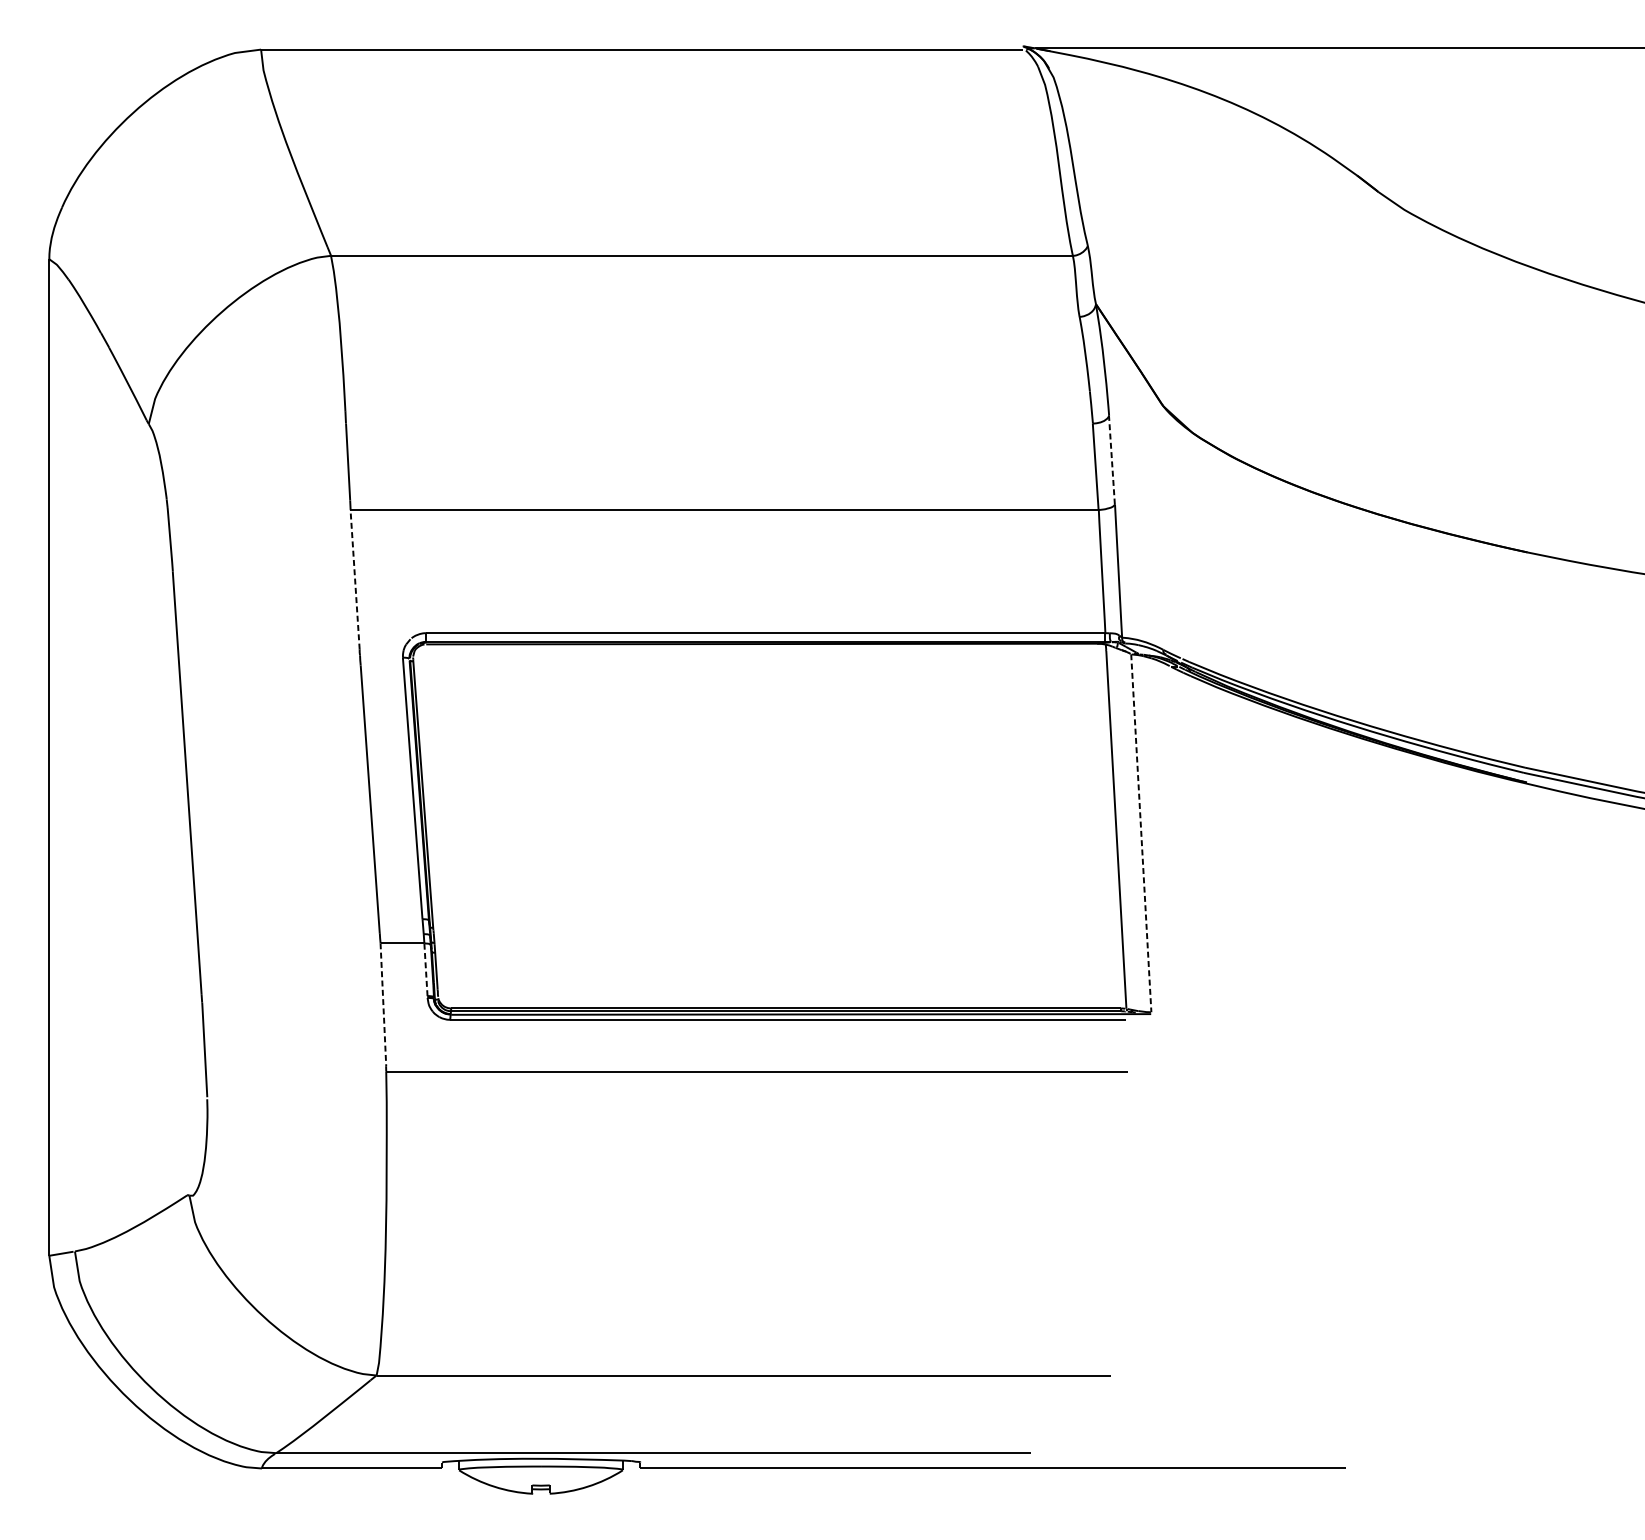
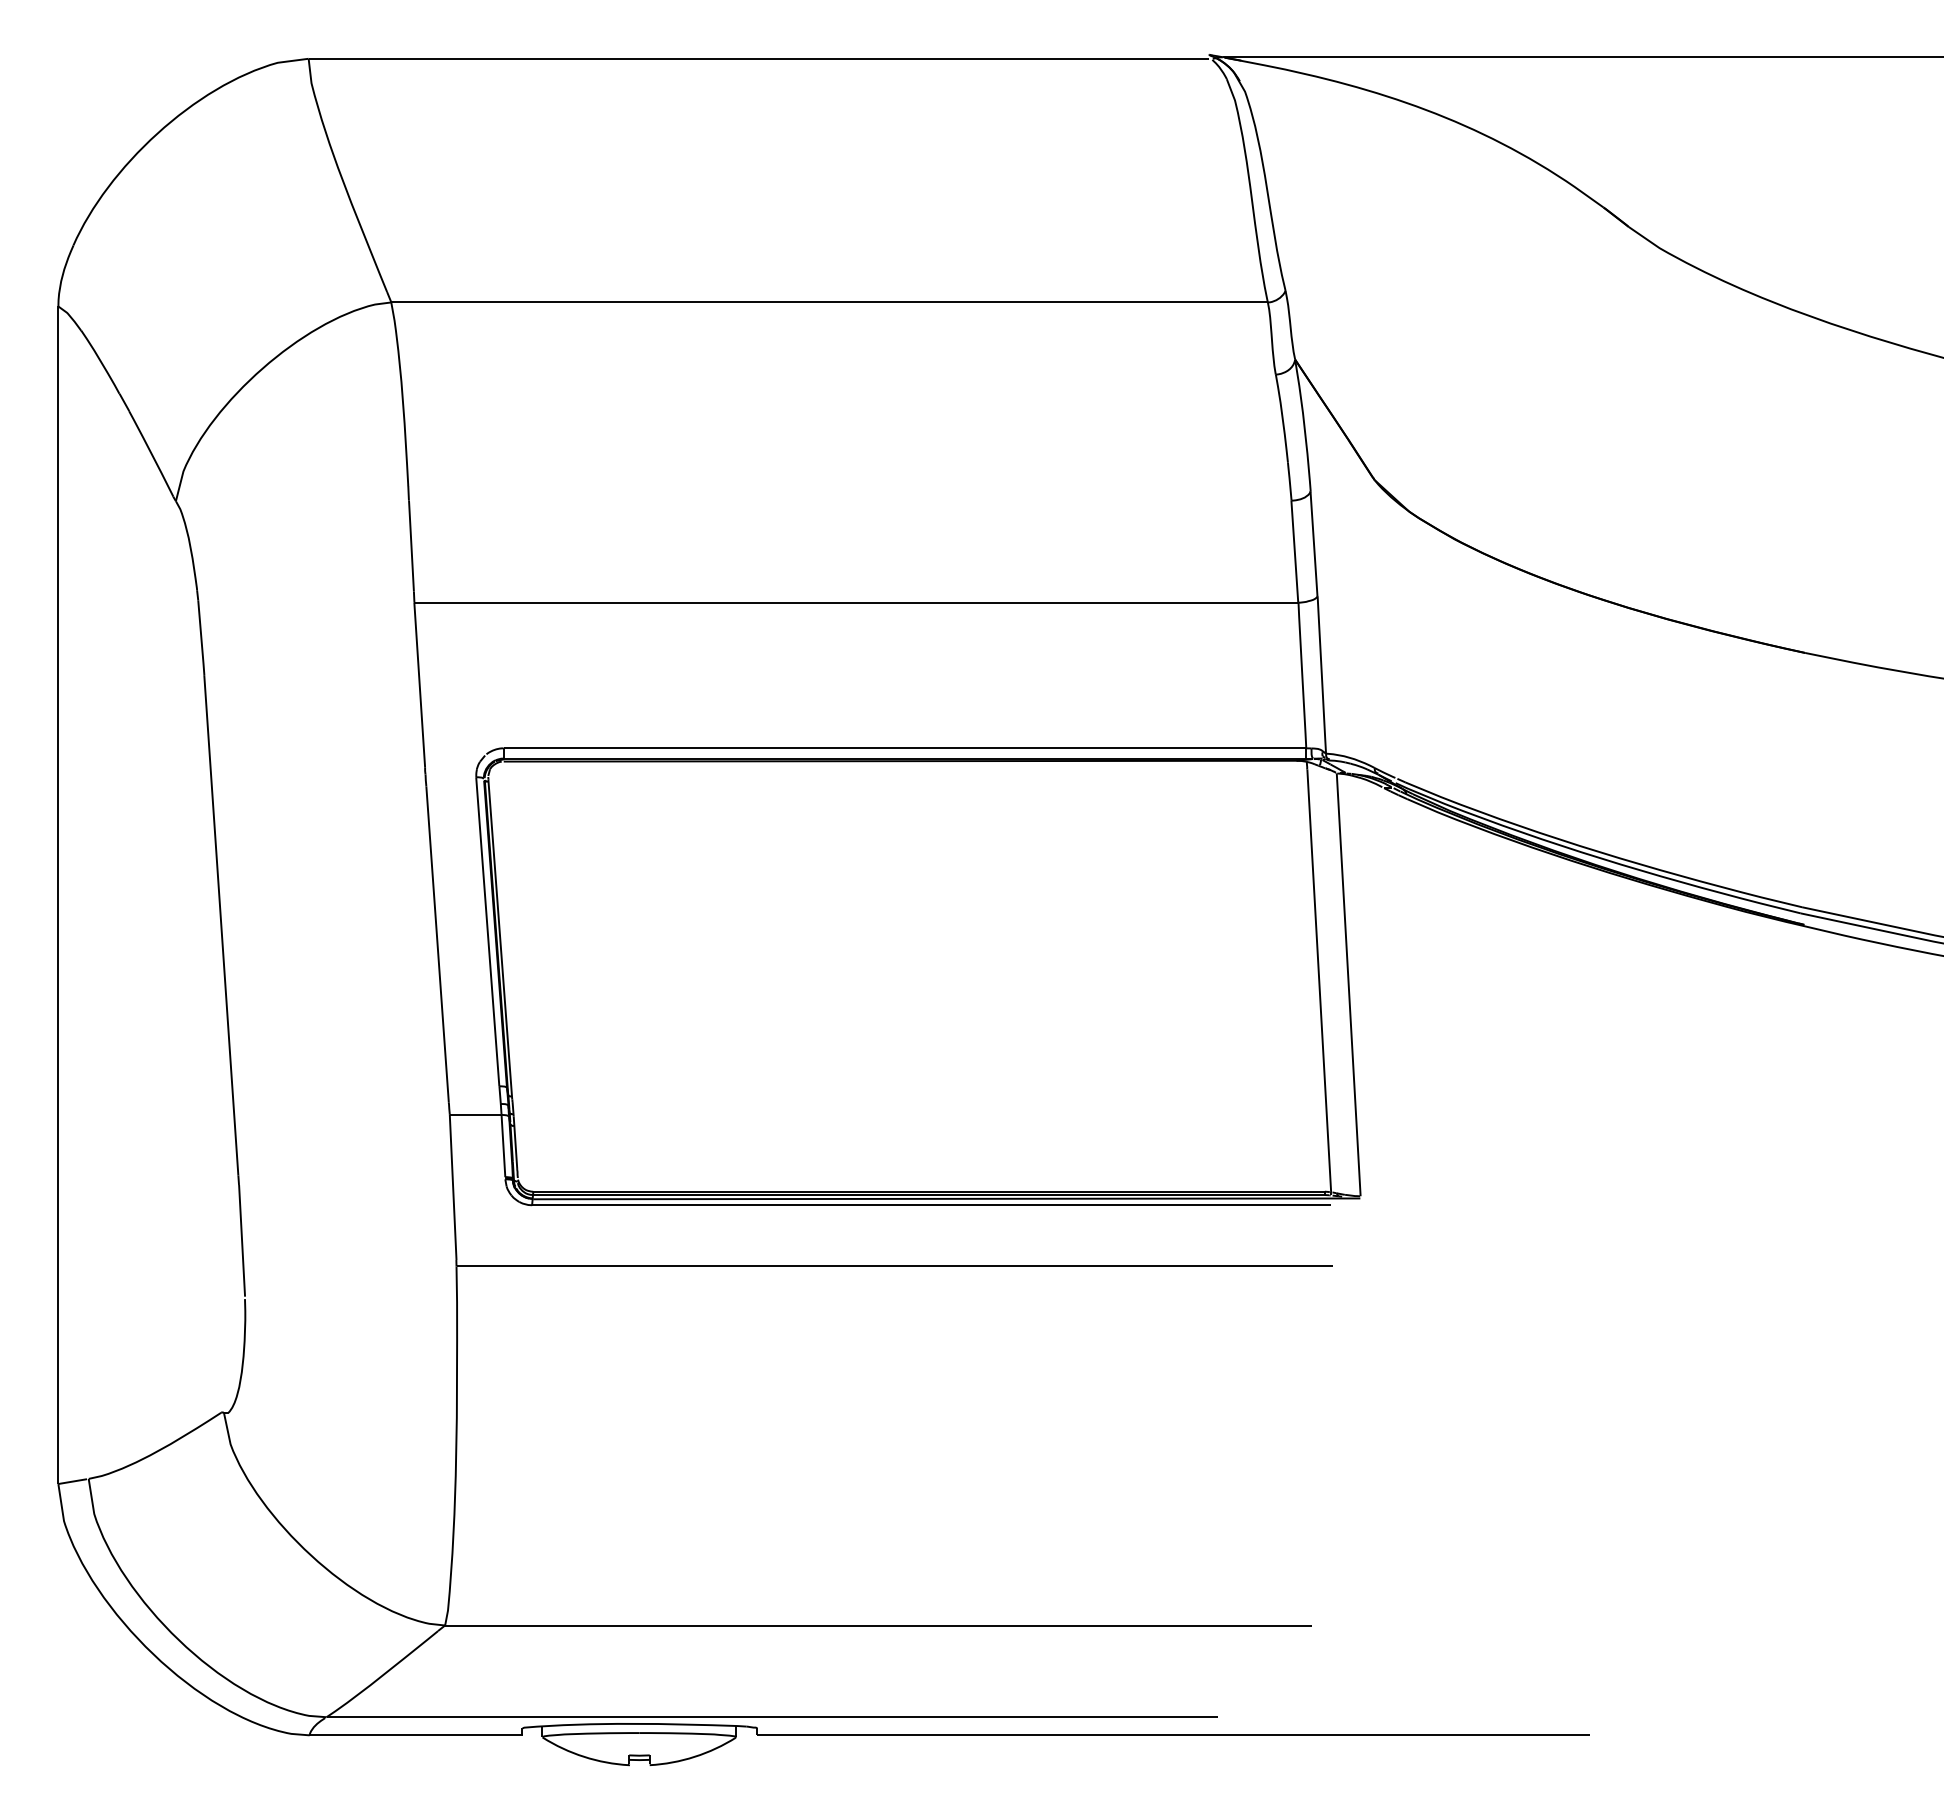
line: (1112, 459) -> (1314, 543), dashed -> solid
line: (354, 580) -> (419, 685), dashed -> solid
line: (1141, 833) -> (1348, 984), dashed -> solid
line: (426, 969) -> (503, 1145), dashed -> solid
line: (383, 1004) -> (453, 1187), dashed -> solid

